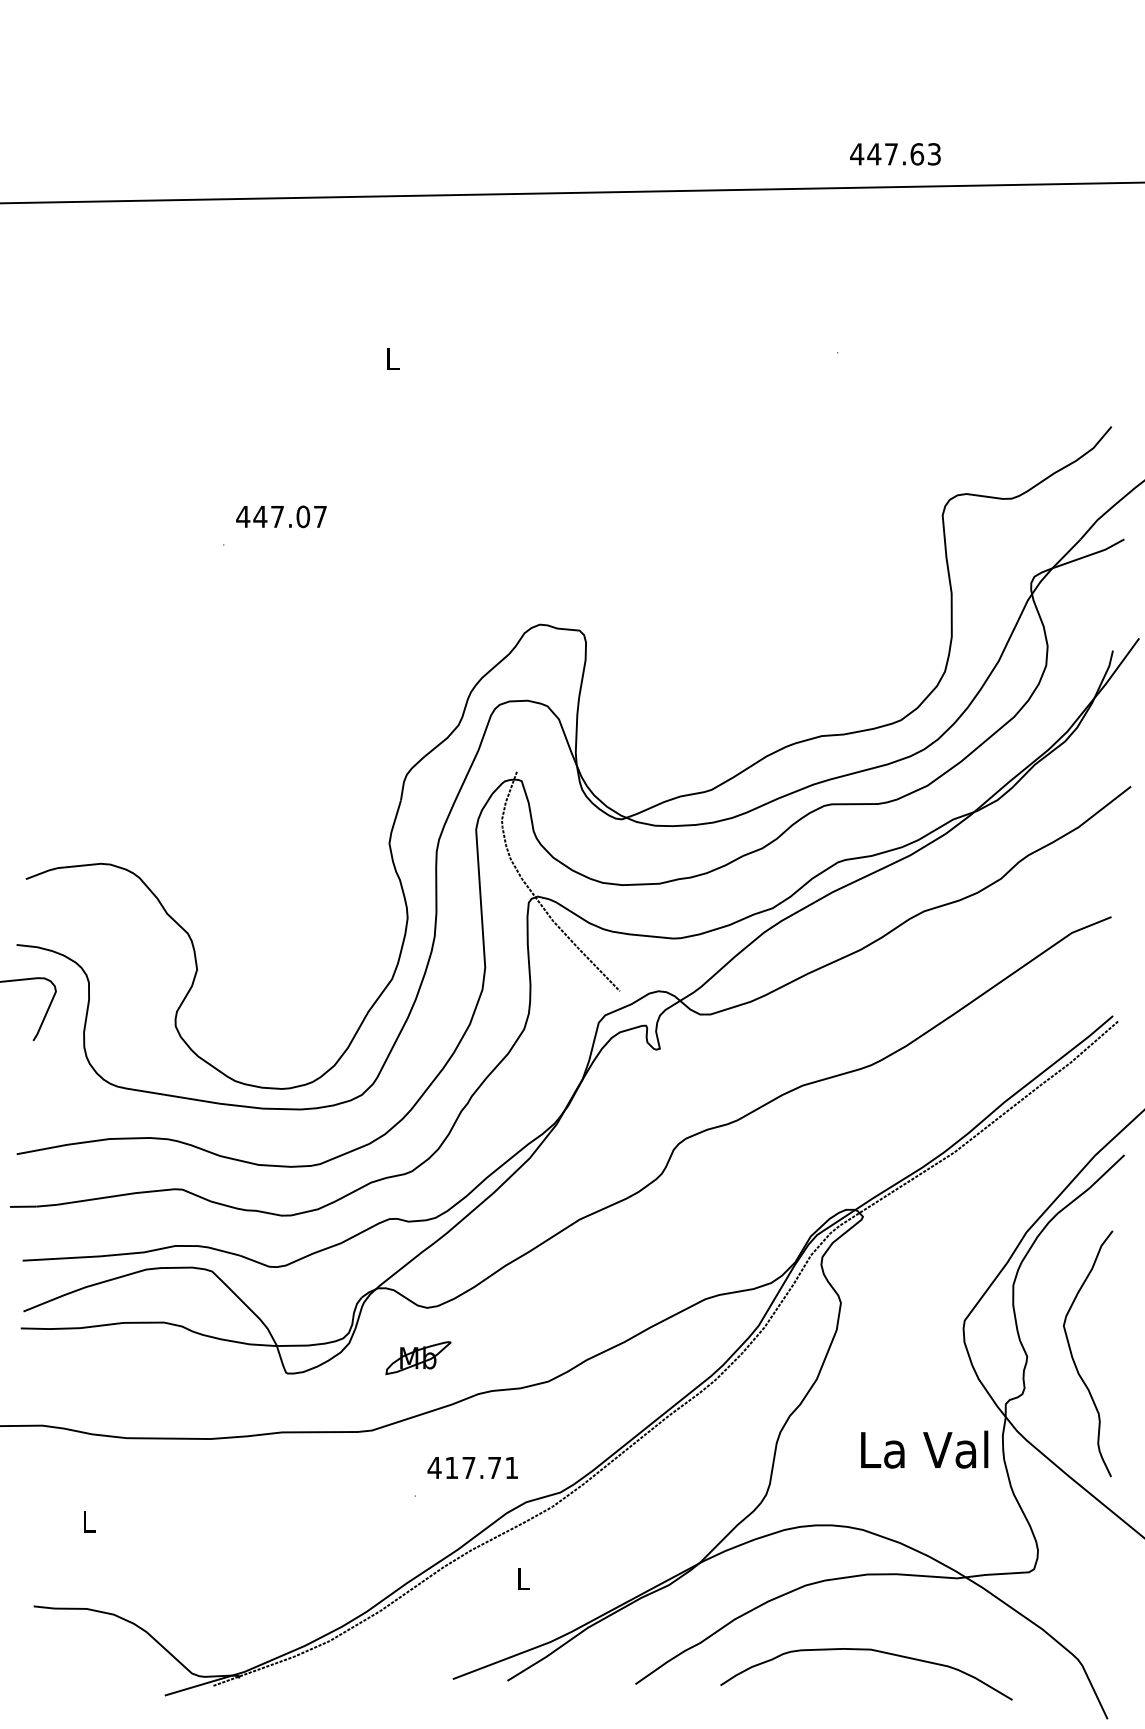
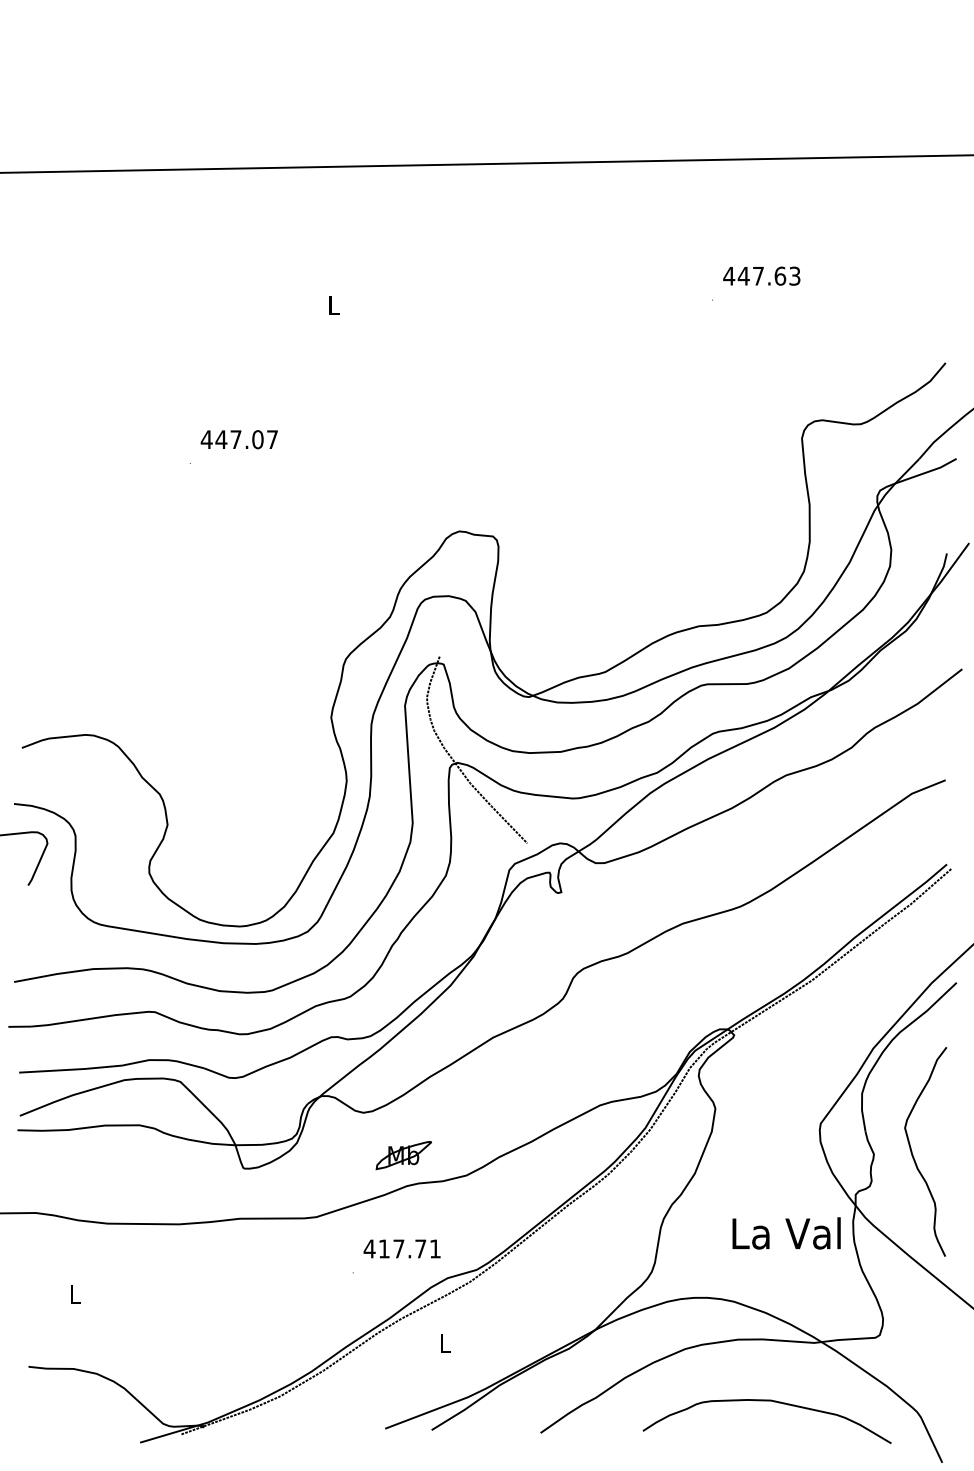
text: (895, 153) -> (761, 275), moved
part: (417, 1358) -> (403, 1155), moved
curve: (865, 1650) -> (766, 1401), moved

